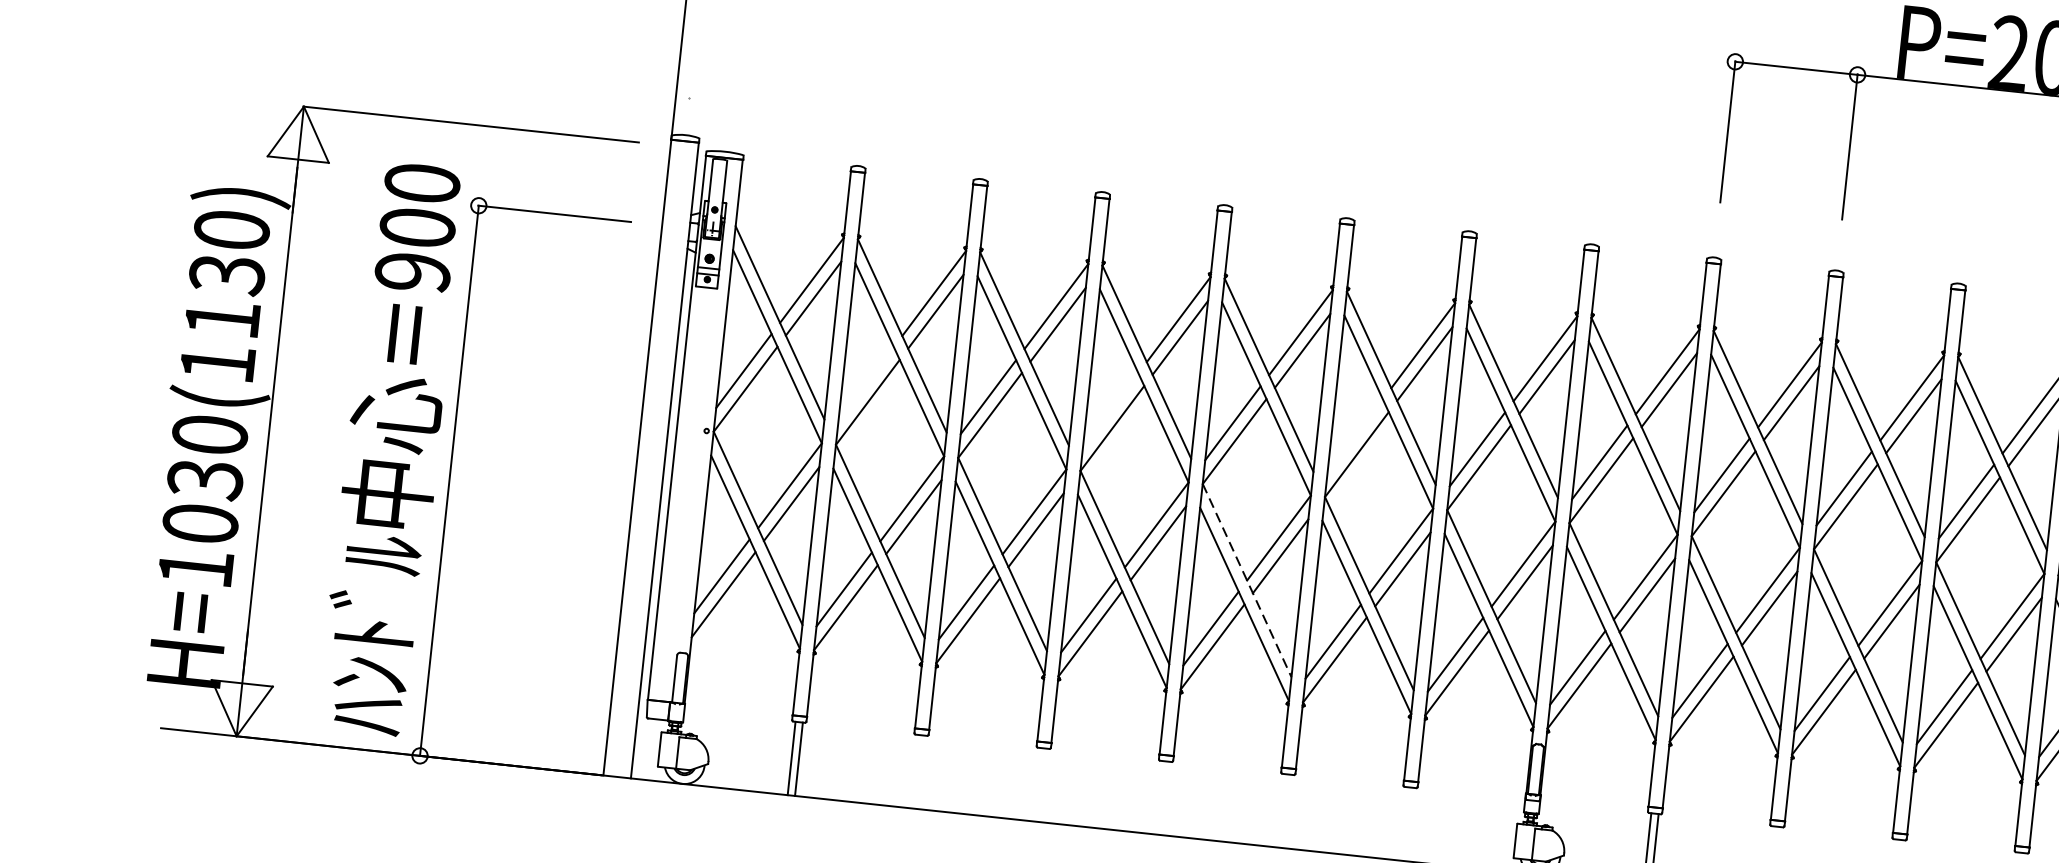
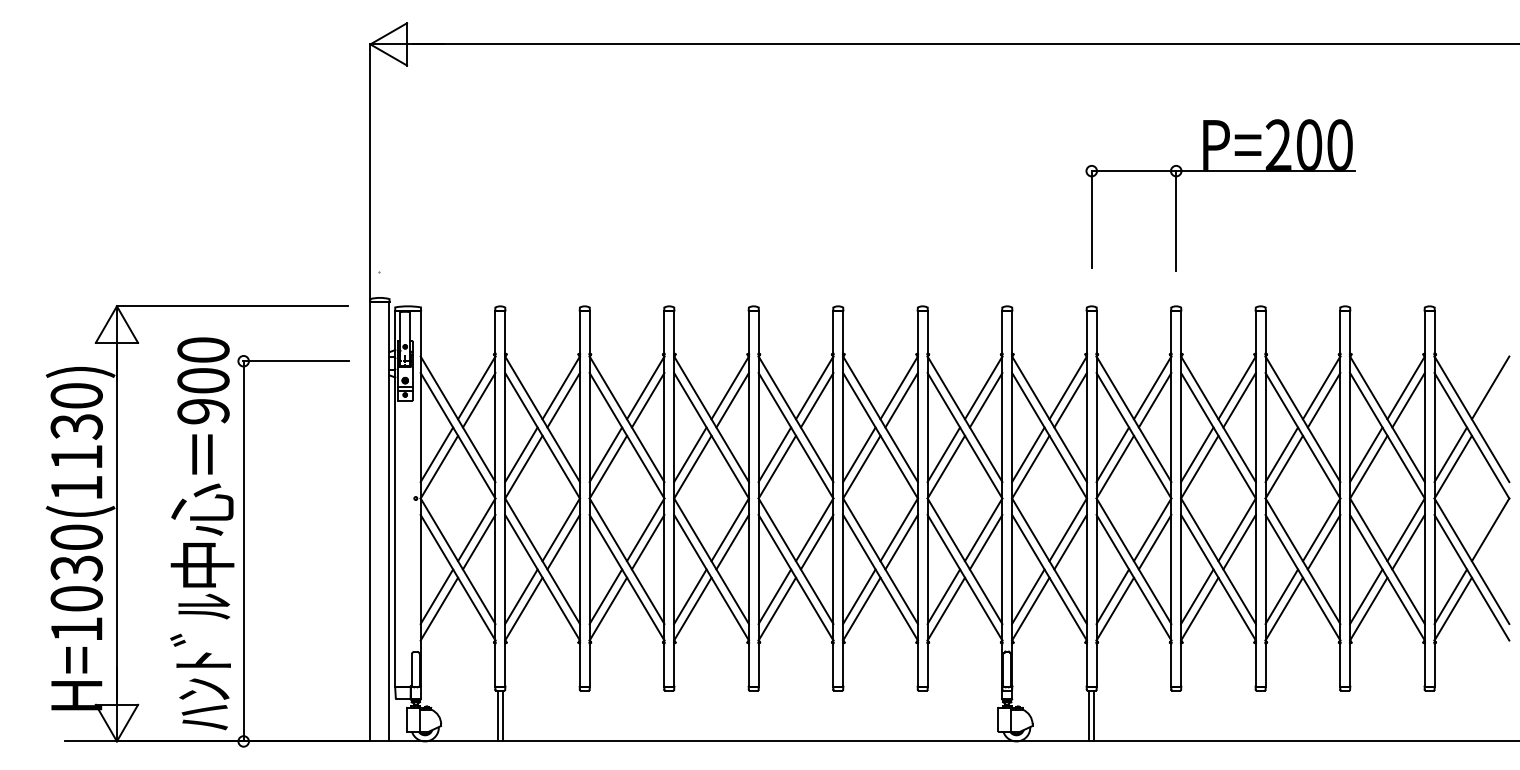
line: (866, 383) -> (521, 454), added
line: (1110, 409) -> (690, 454), added
line: (1355, 435) -> (859, 454), added
line: (1247, 581) -> (796, 561), dashed -> solid

